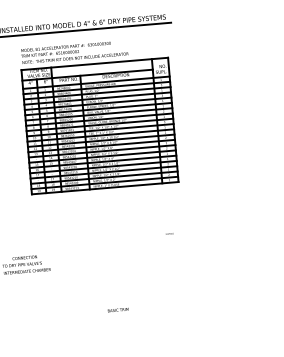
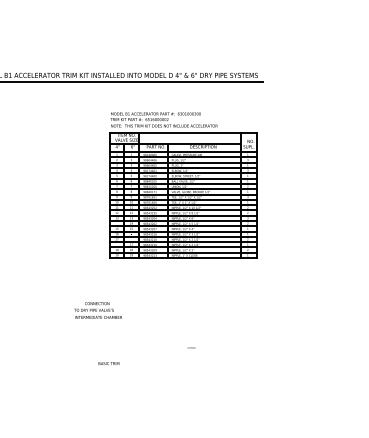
part: (99, 115) -> (183, 185), moved
text: (169, 233) -> (191, 347), moved
text: (117, 310) -> (108, 363), moved

